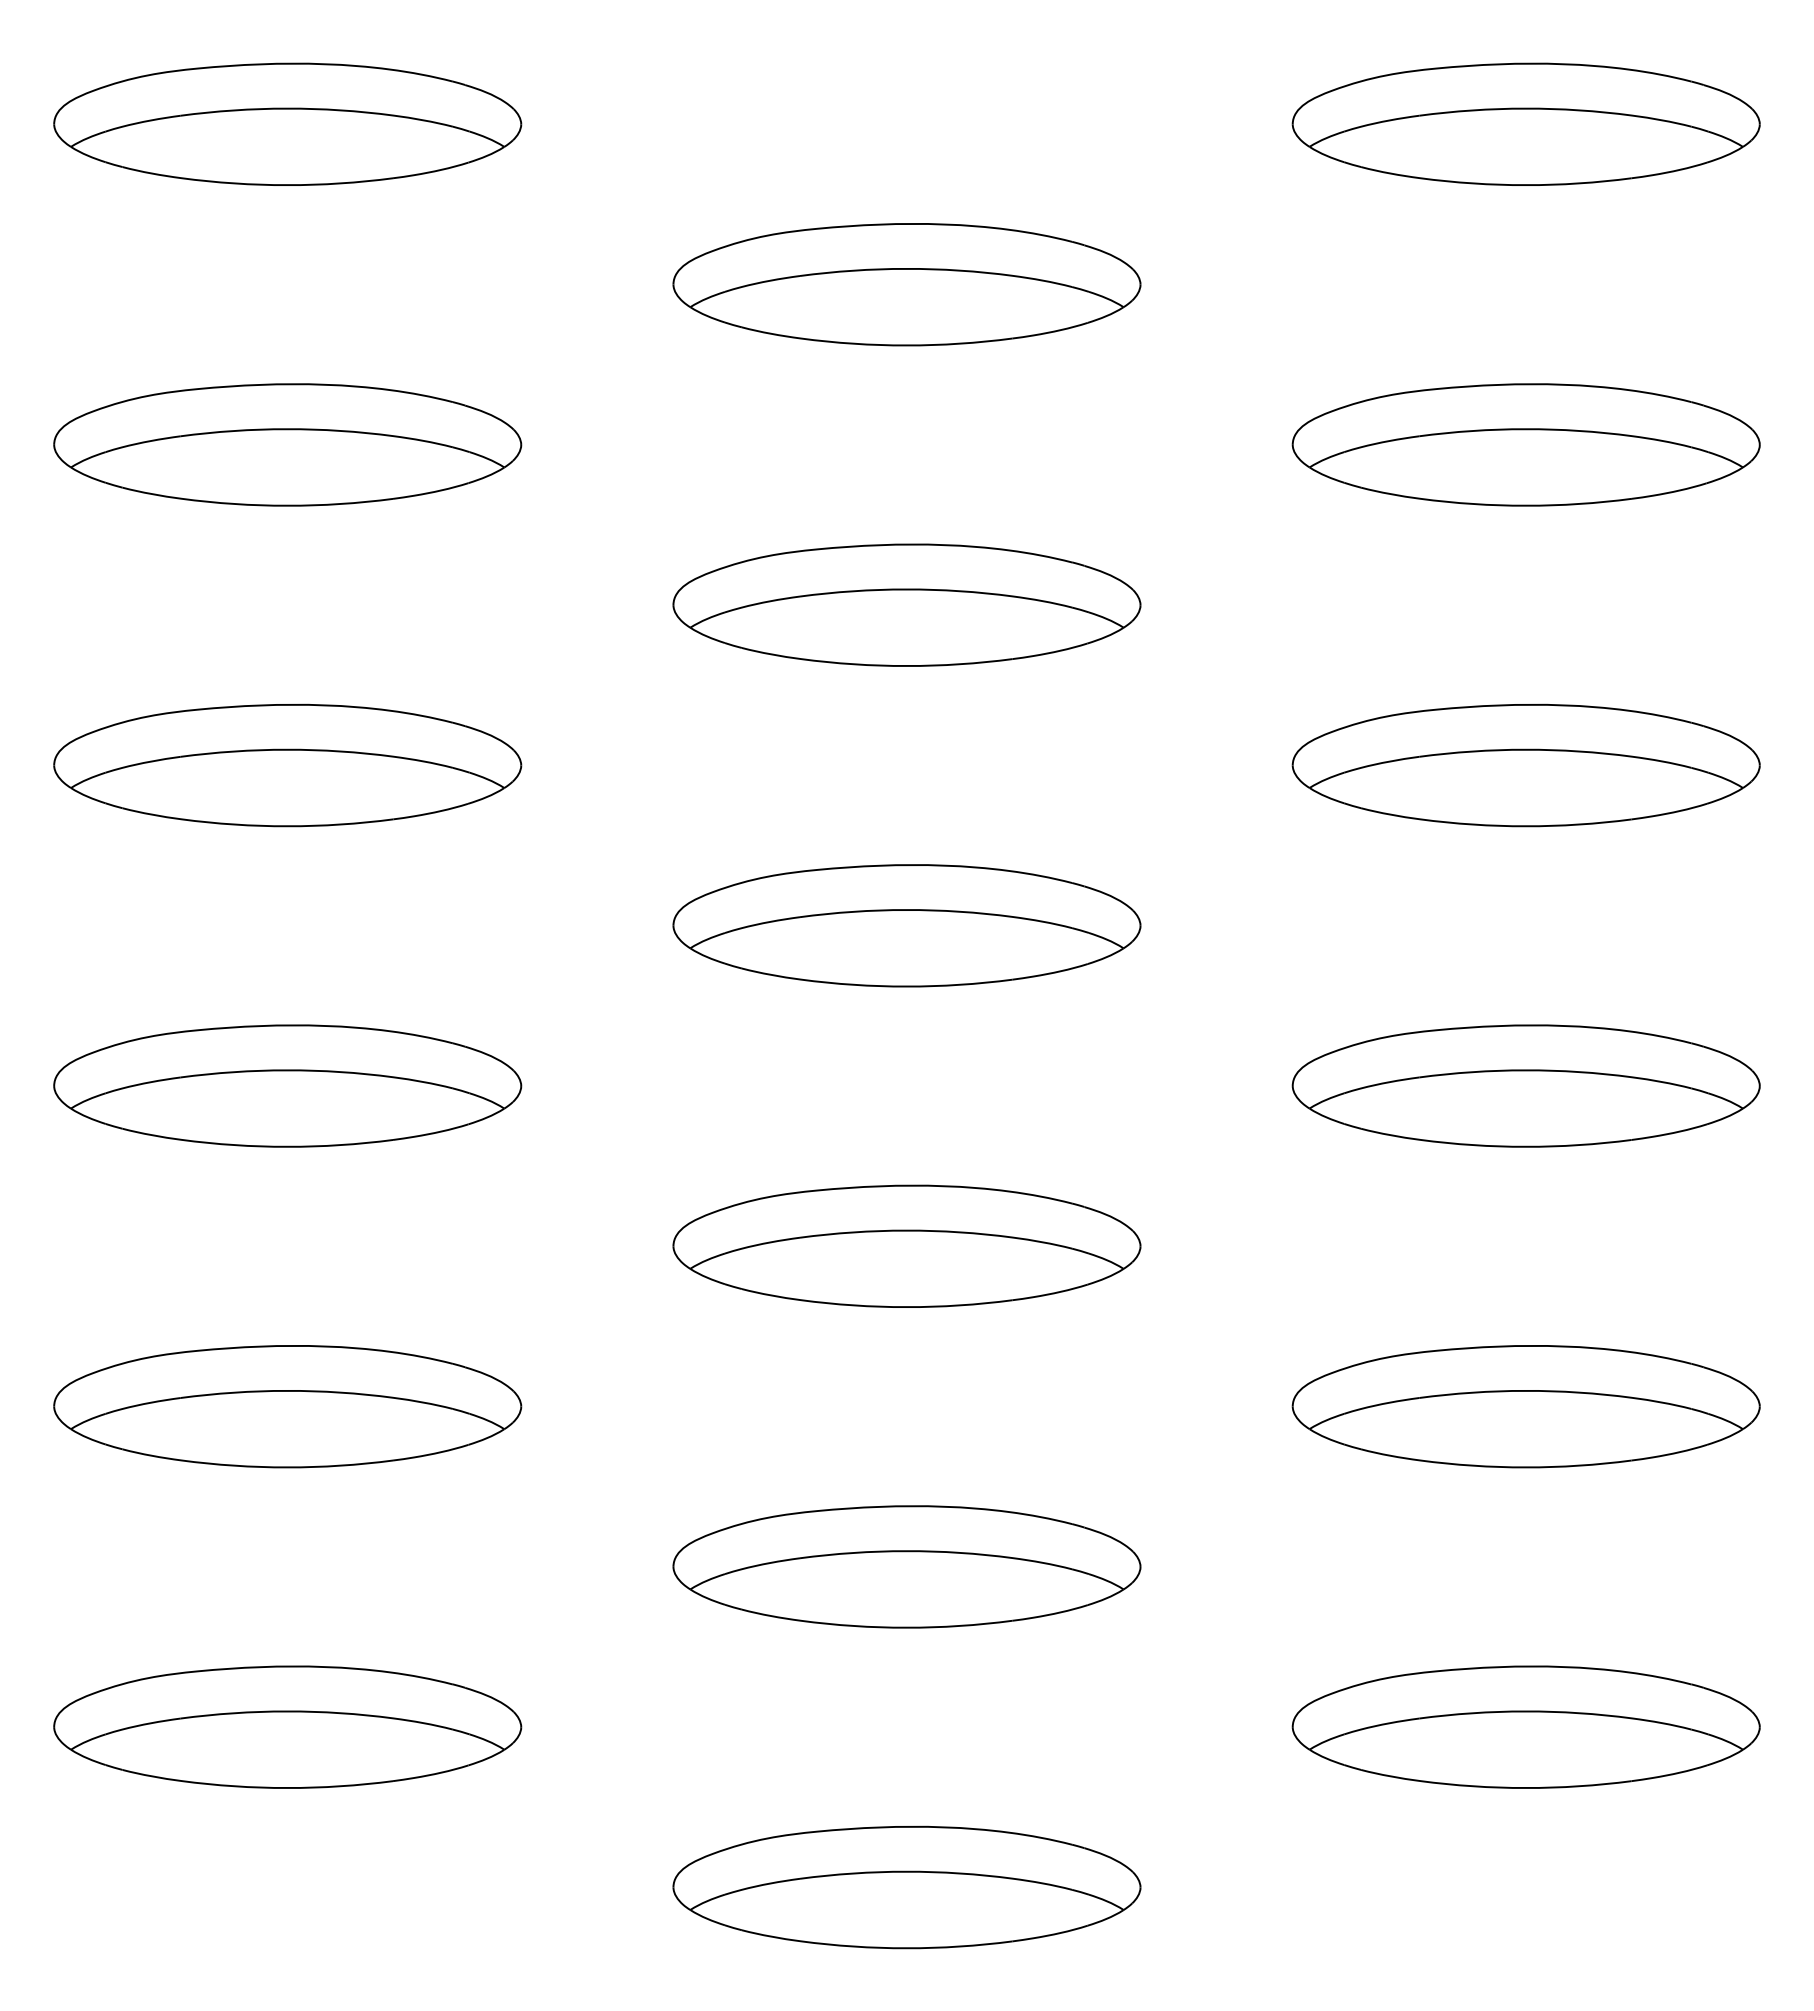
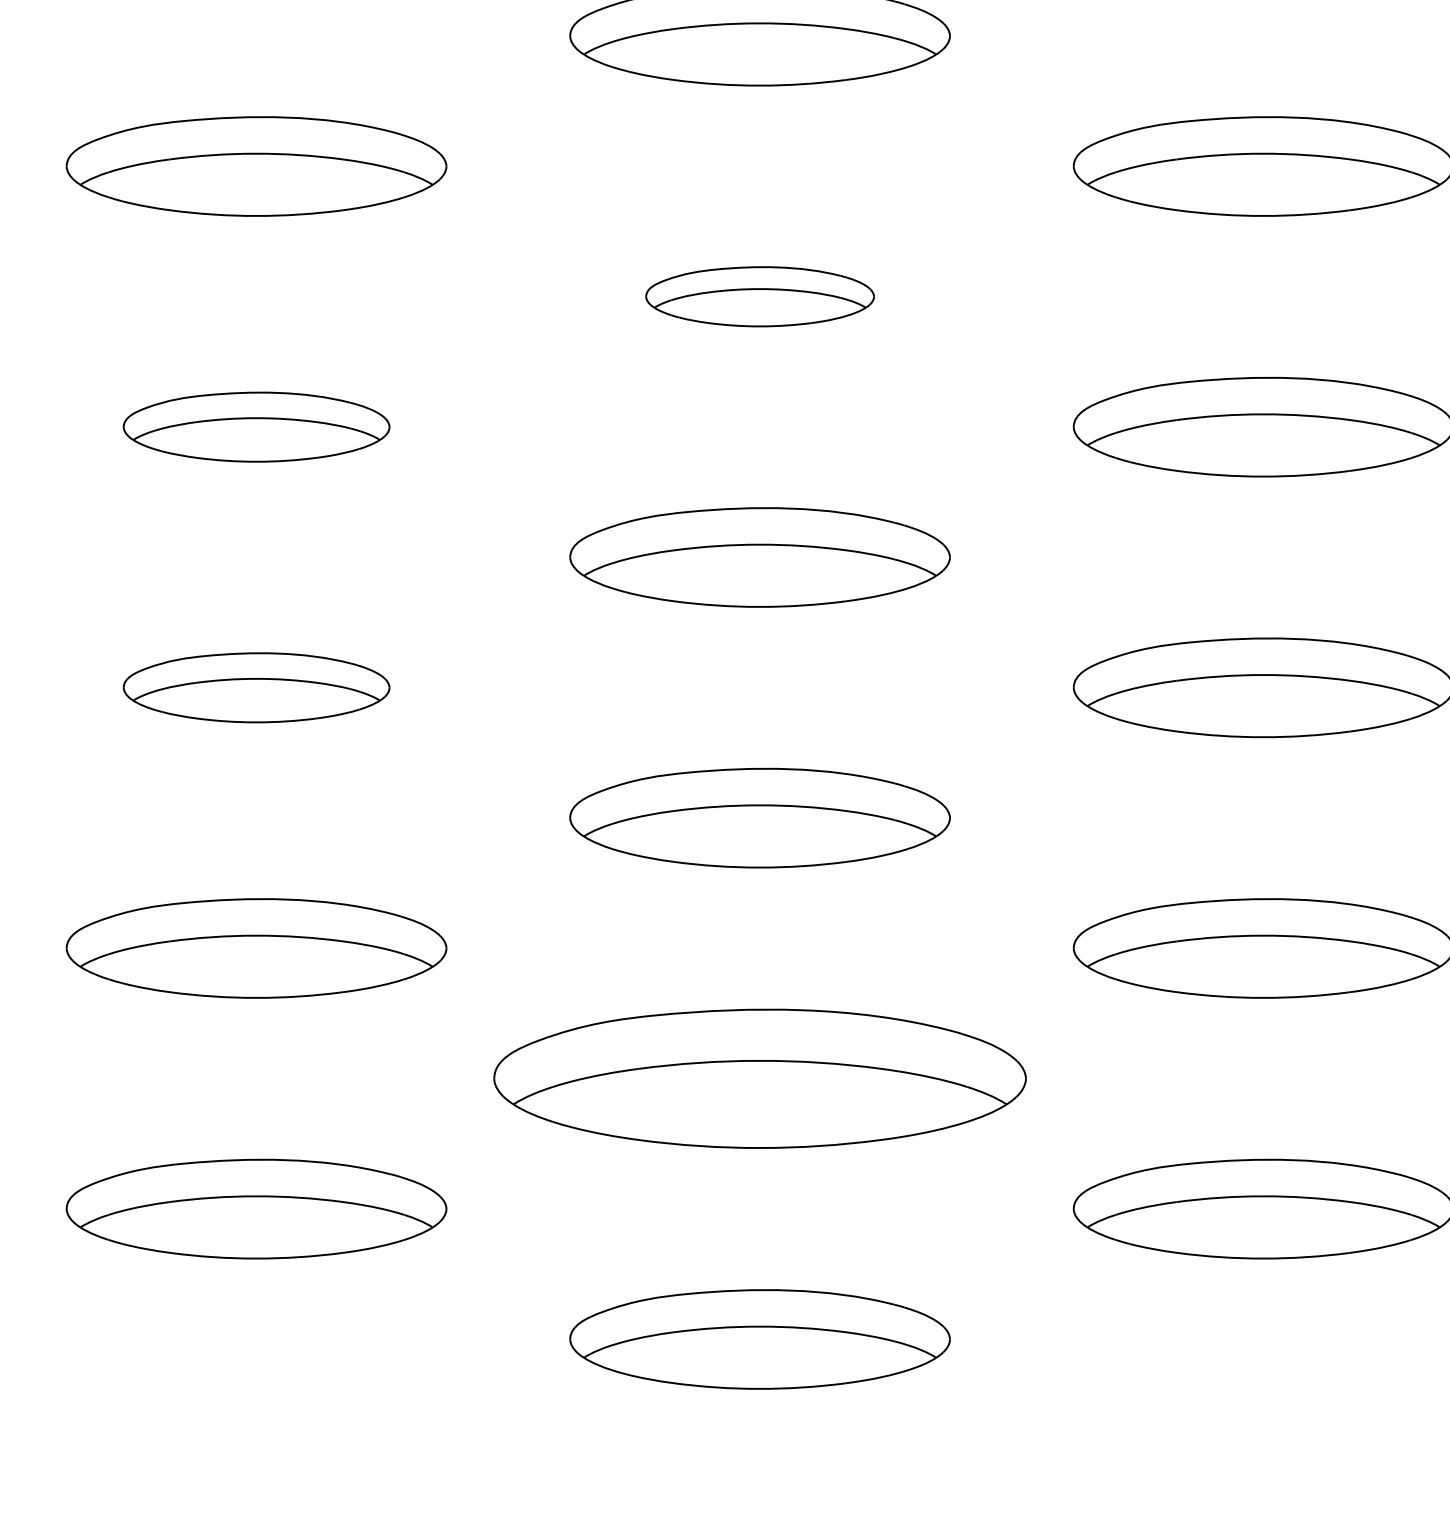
part: (906, 604) -> (759, 296), size x0.6
part: (287, 765) -> (256, 427), size x0.7
part: (287, 1085) -> (256, 687), size x0.7
part: (906, 1566) -> (759, 1078), size x1.4

